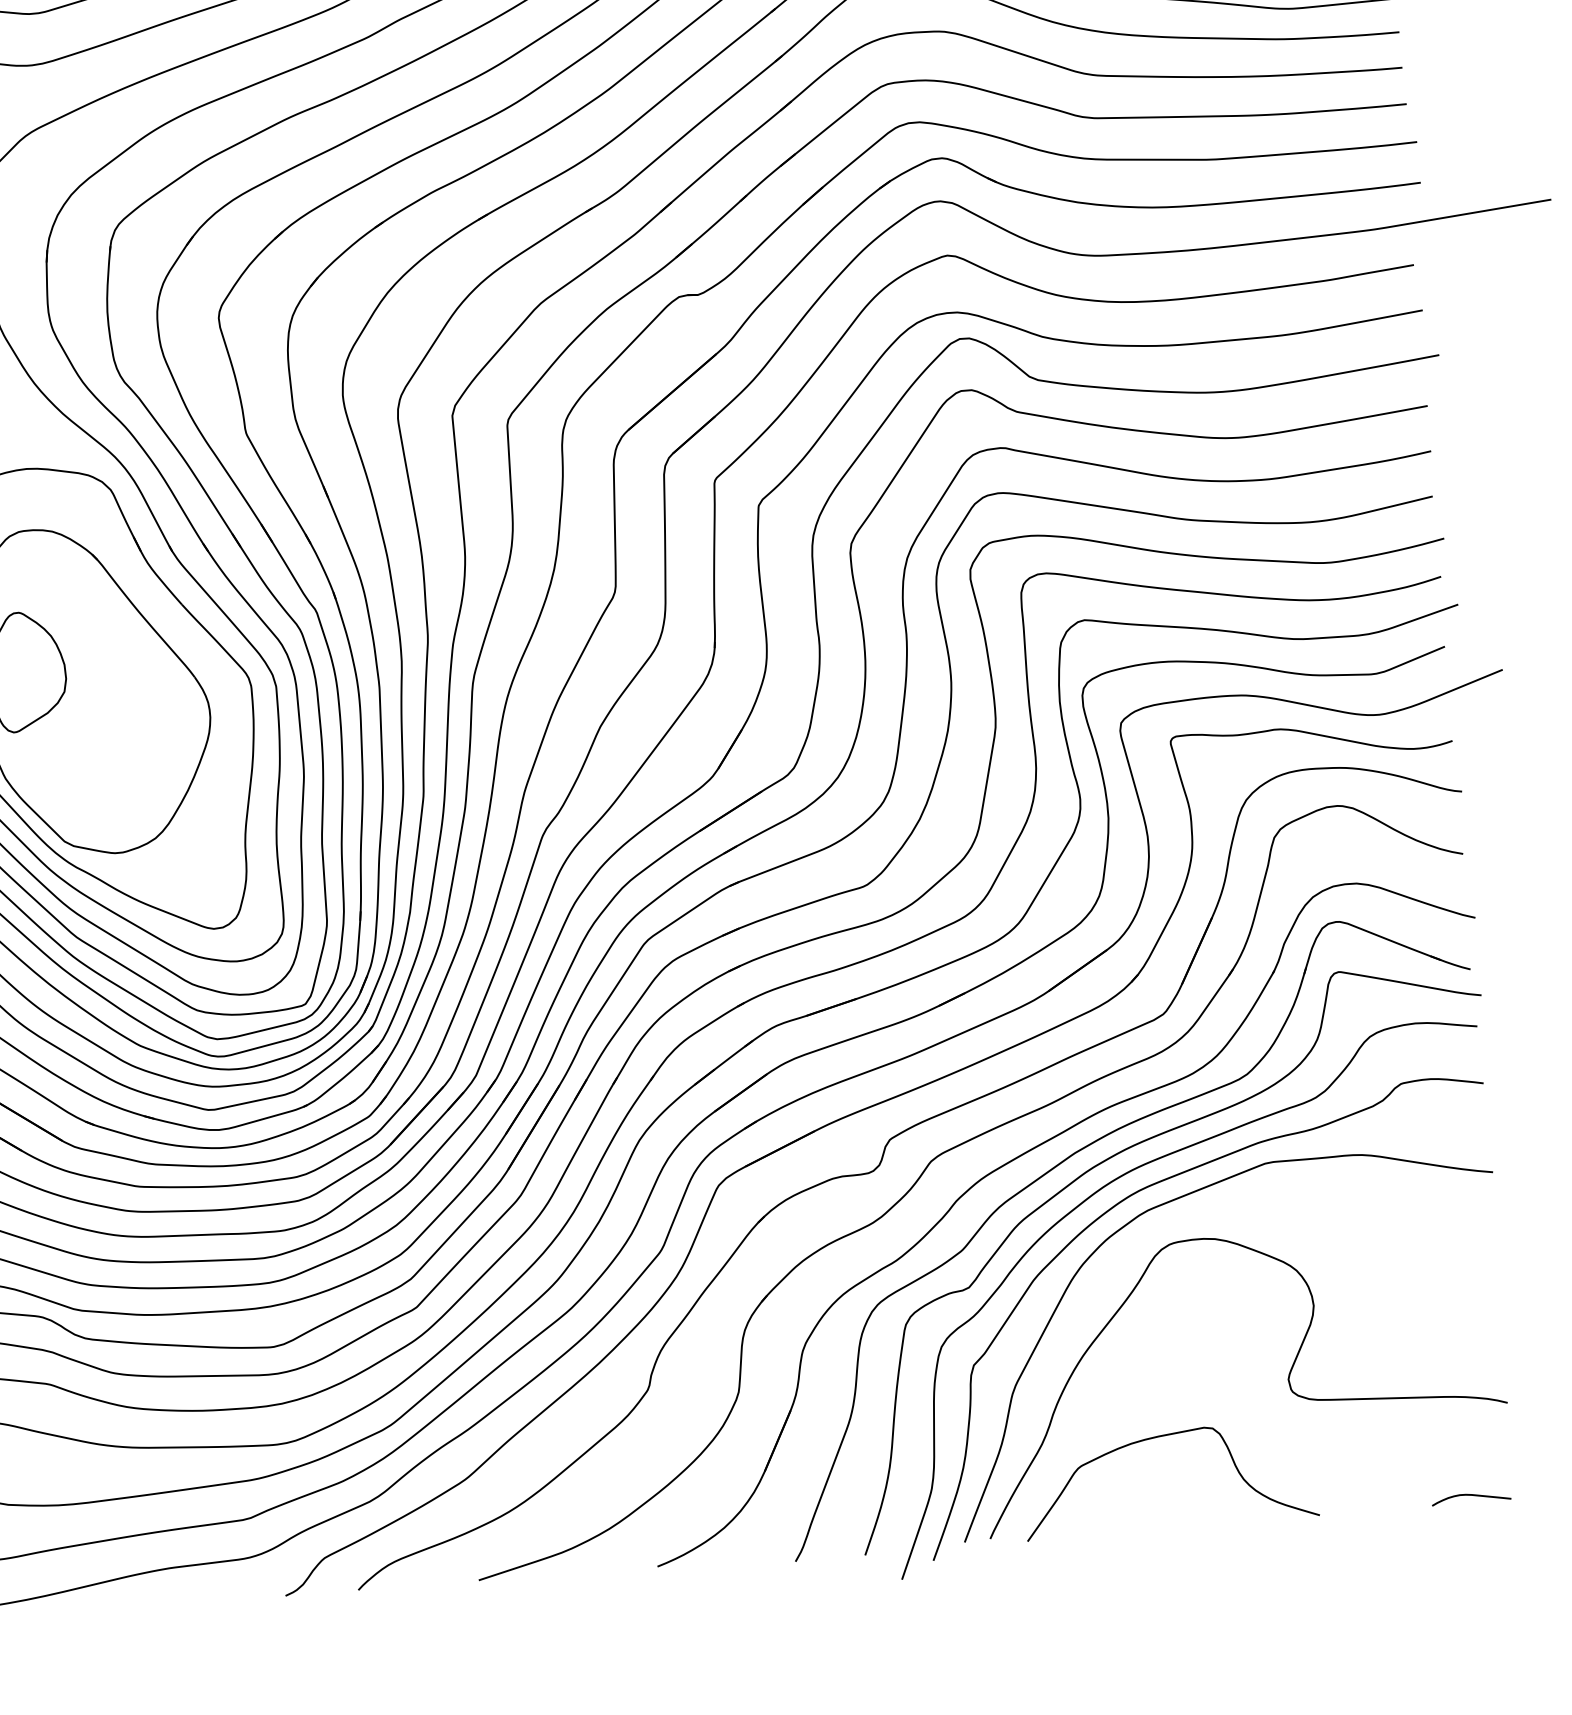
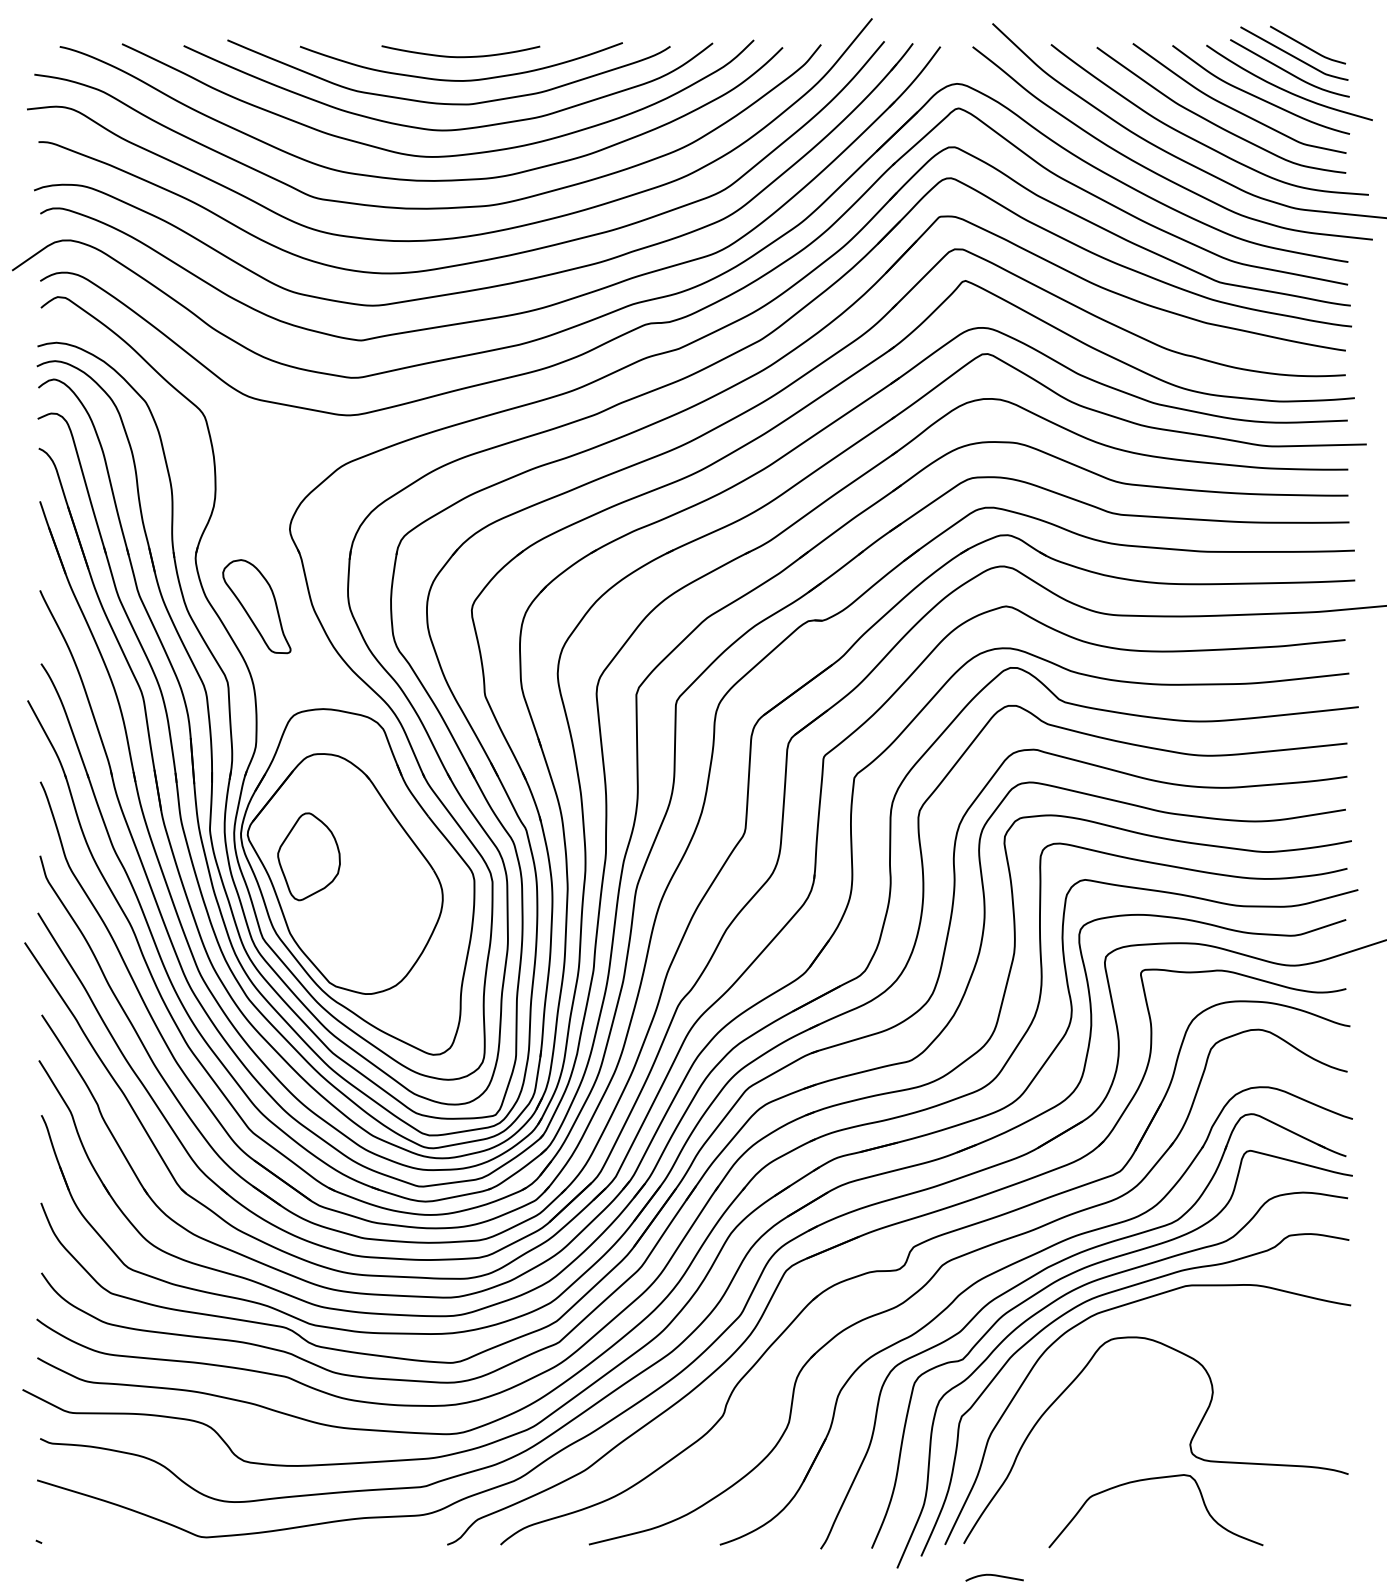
curve: (1165, 1436) -> (1155, 1479), moved
curve: (1471, 1496) -> (994, 1576), moved

